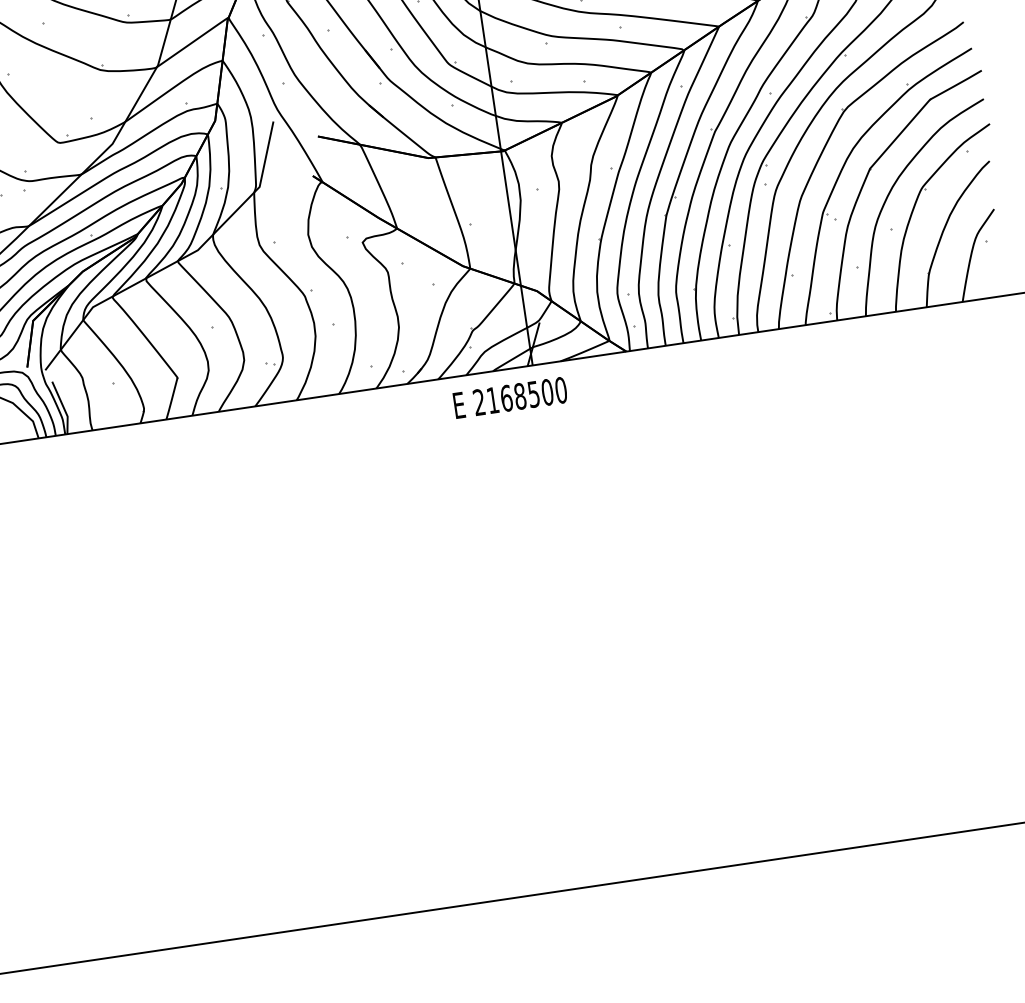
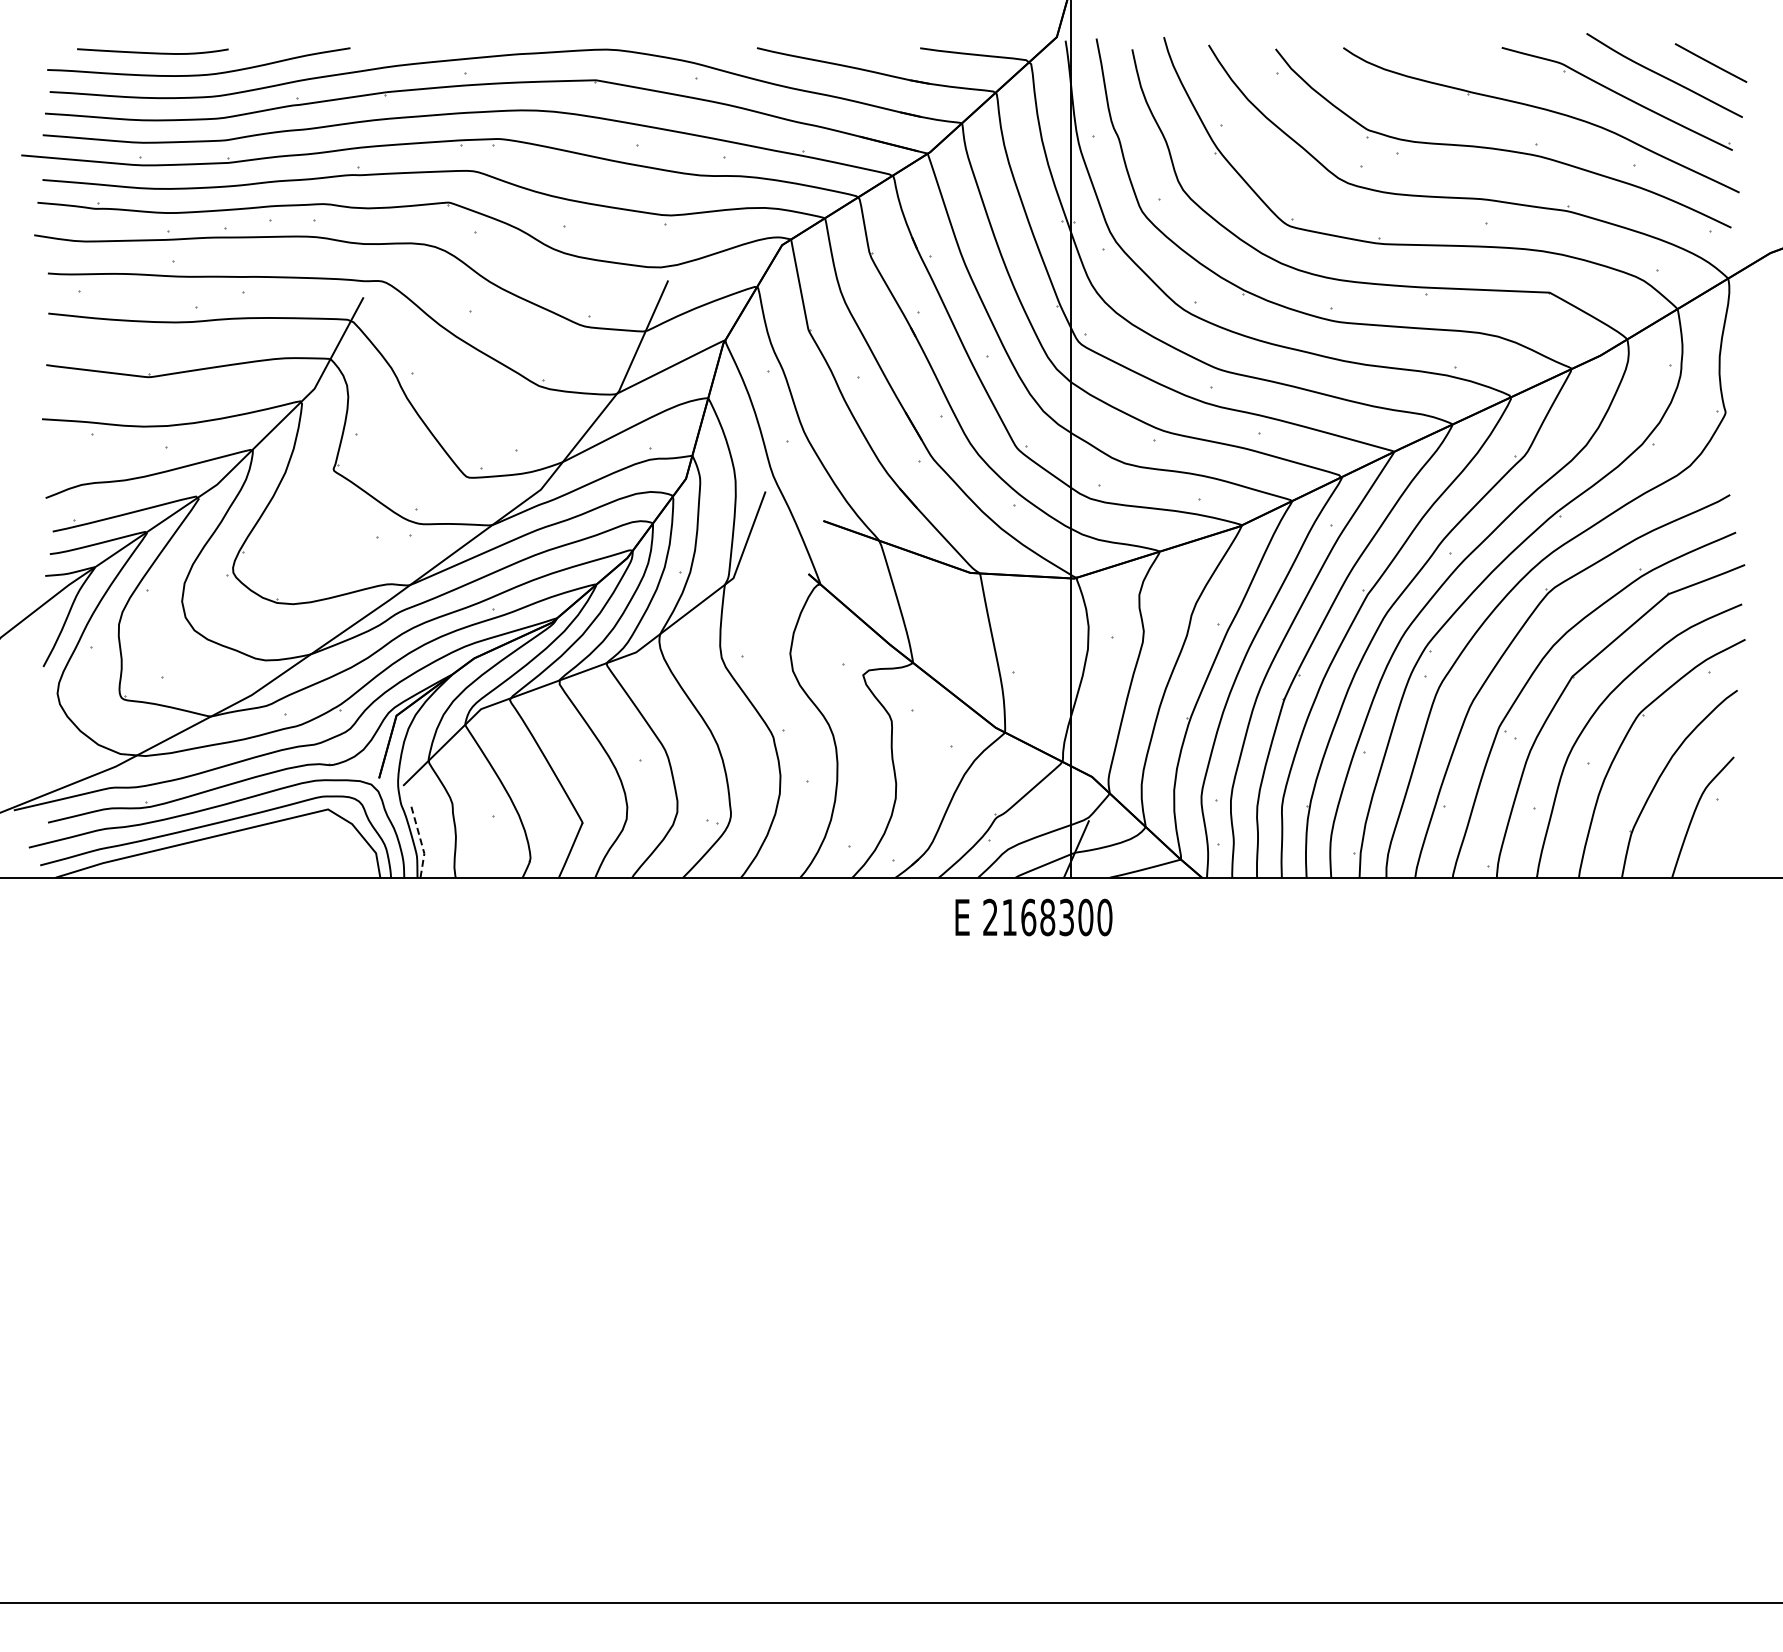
text: (533, 393) -> (1066, 916), 2168500 -> 2168300
line: (63, 407) -> (420, 840), solid -> dashed

